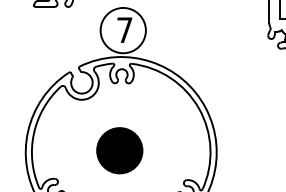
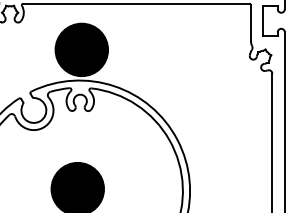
fill: (122, 30) -> (80, 49), added

